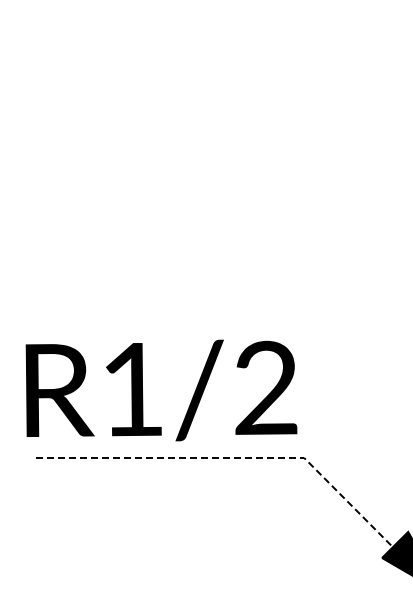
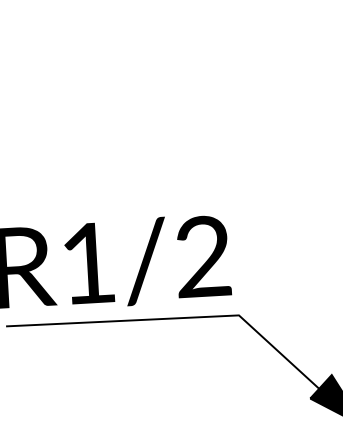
line: (242, 457) -> (185, 317), dashed -> solid

